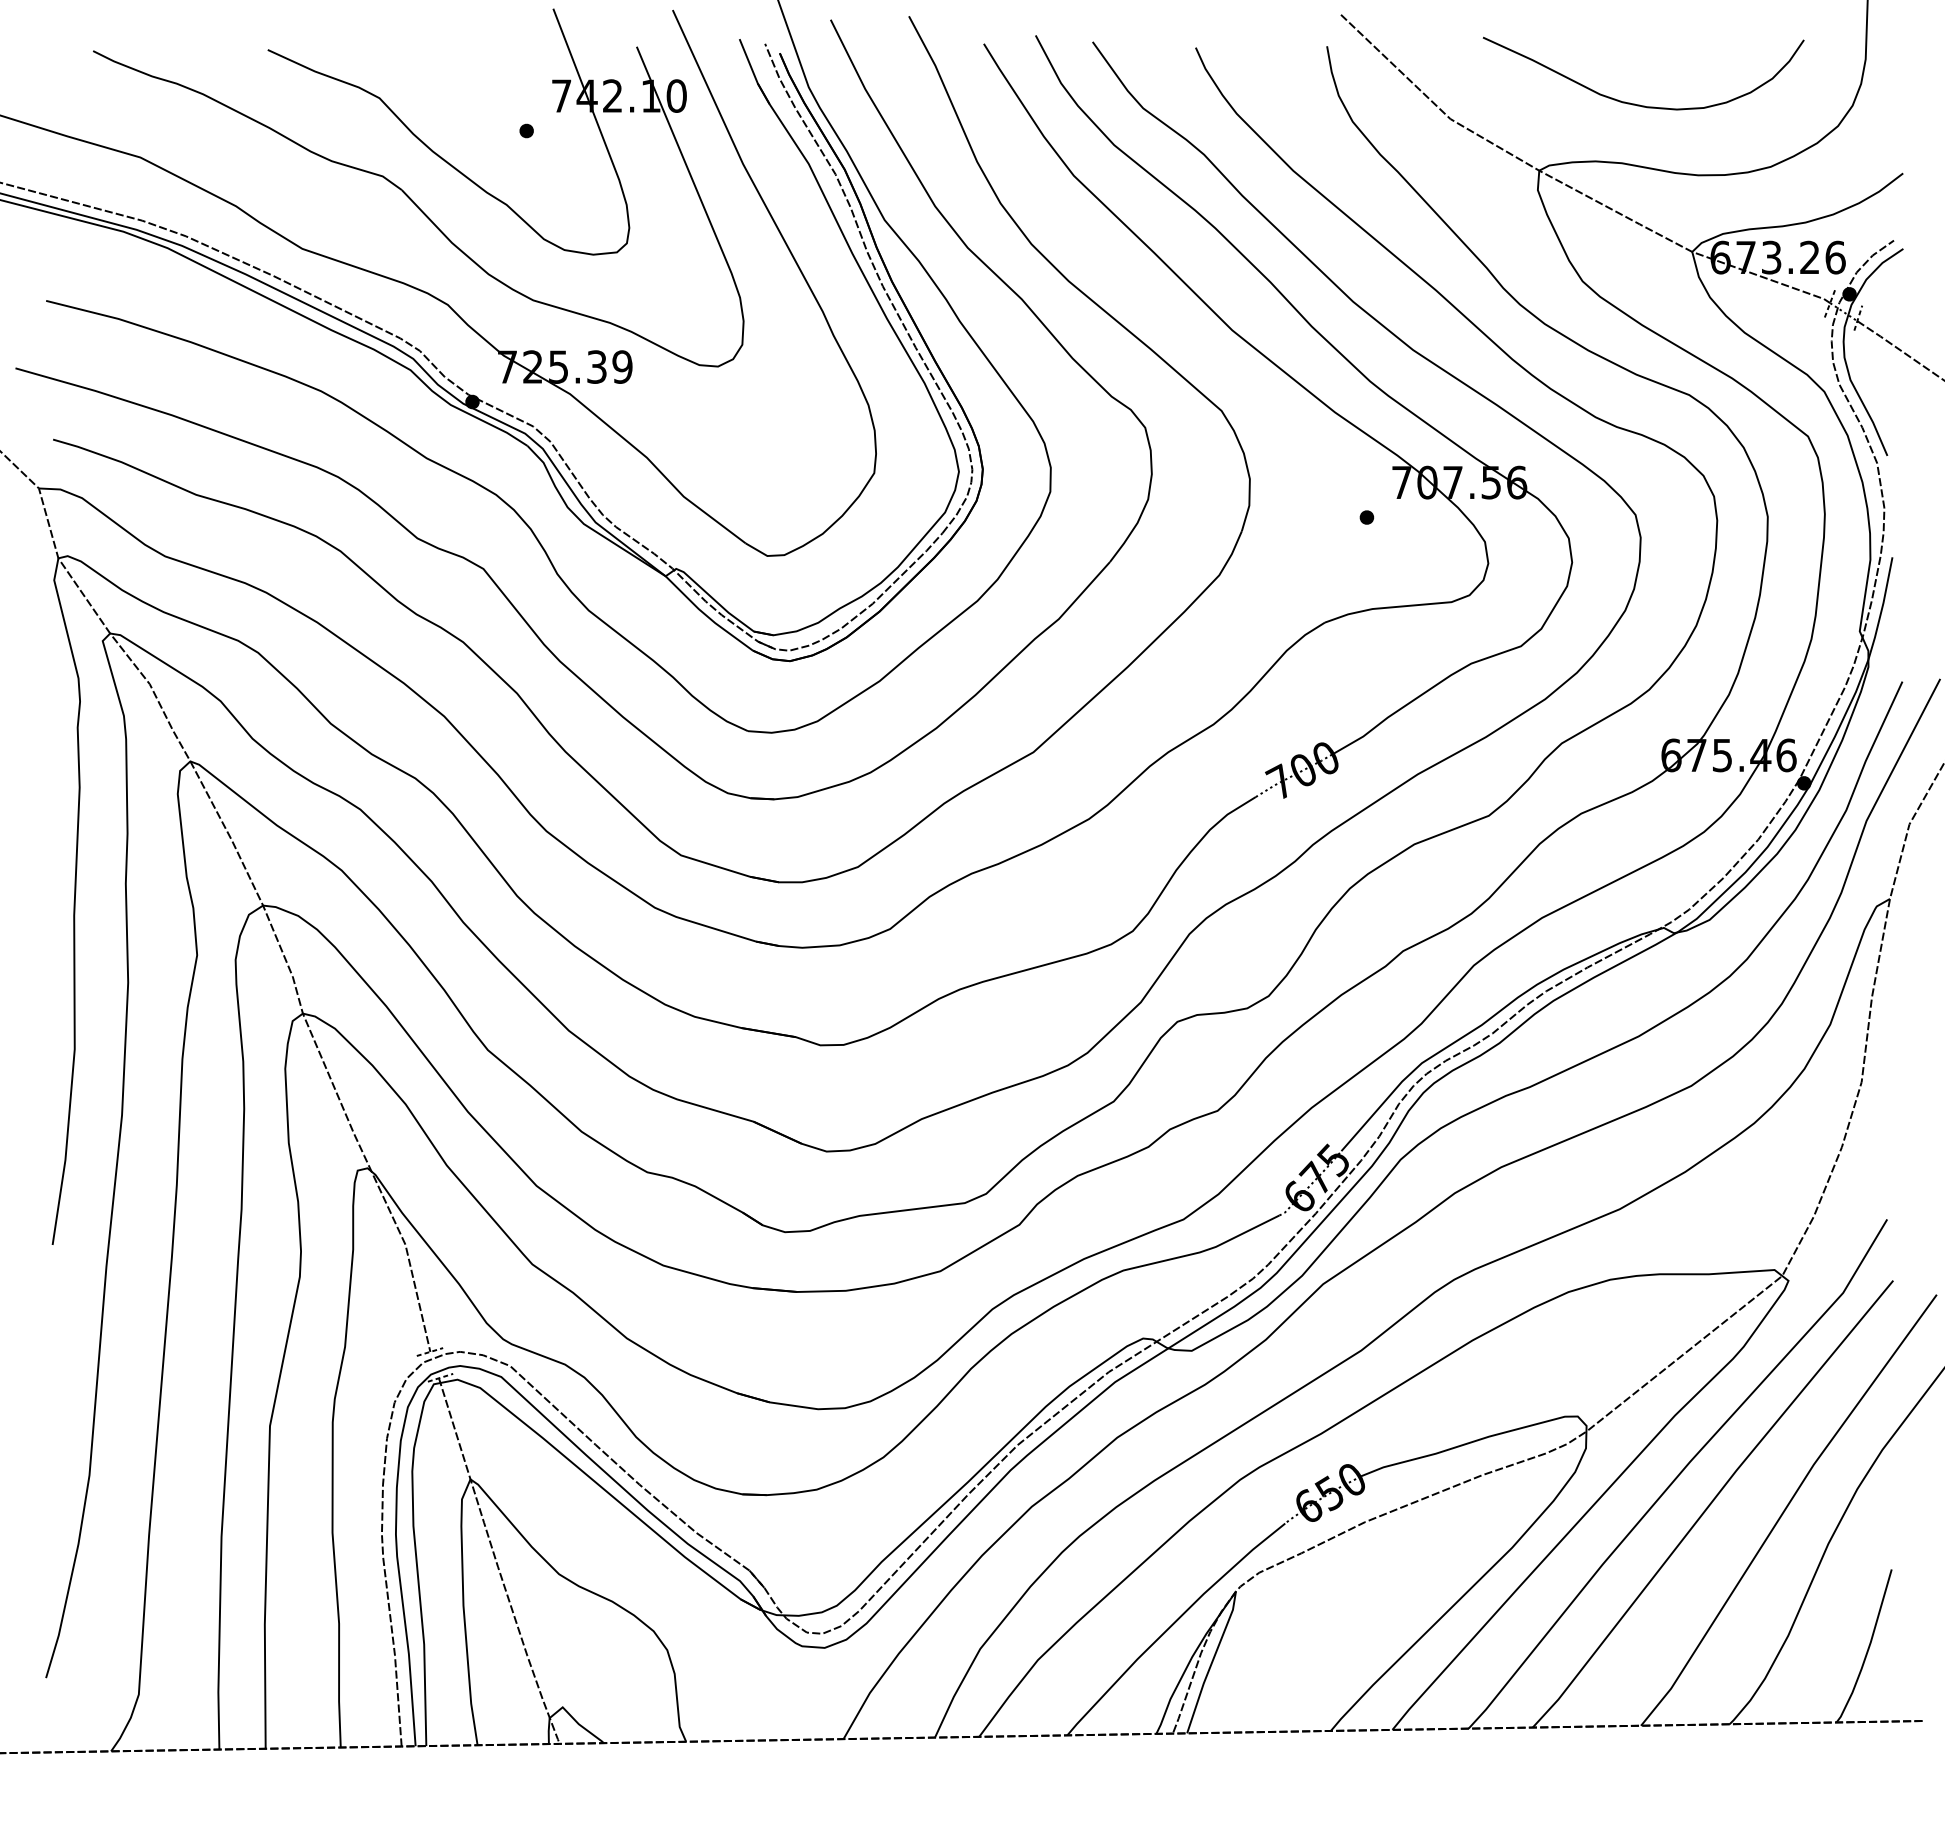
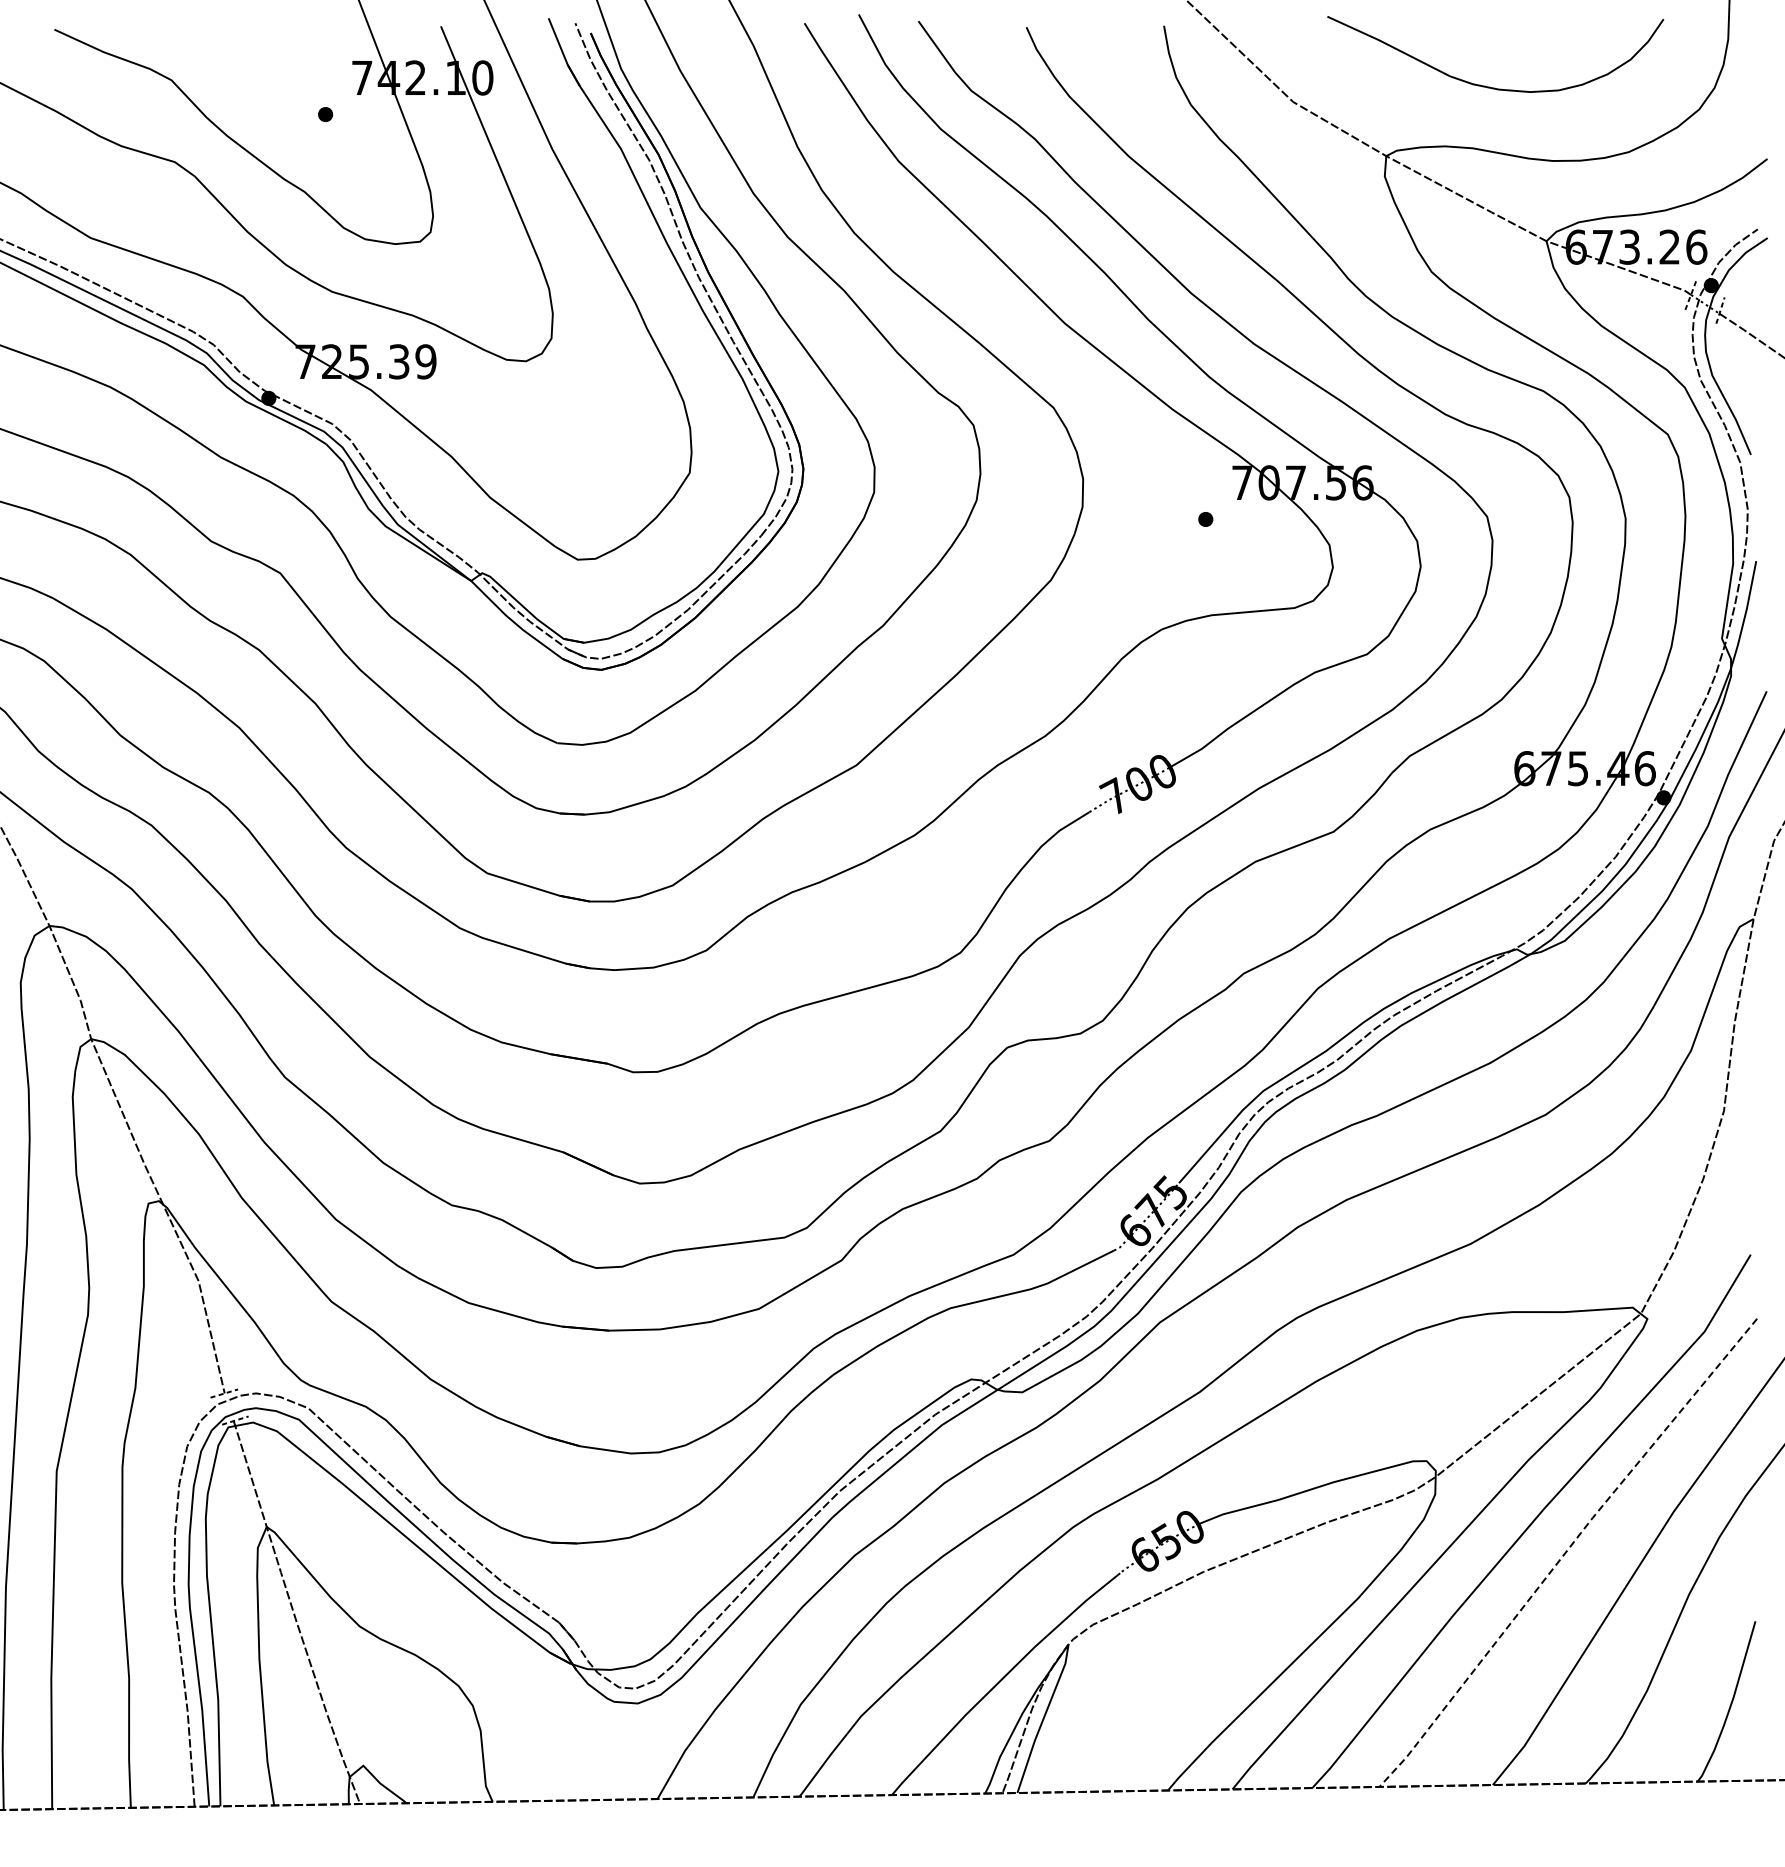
line: (1711, 1502) -> (1566, 1551), solid -> dashed

